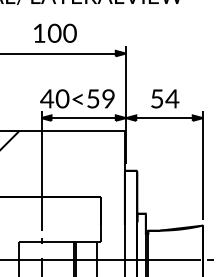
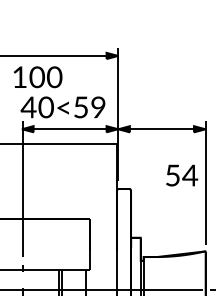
text: (55, 32) -> (38, 76), moved
text: (165, 98) -> (182, 175), moved

